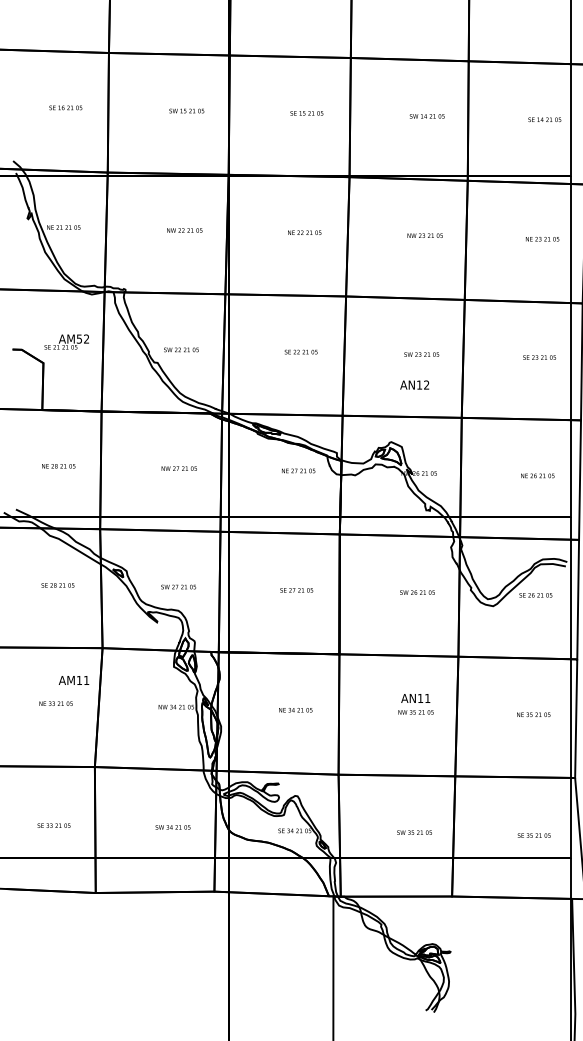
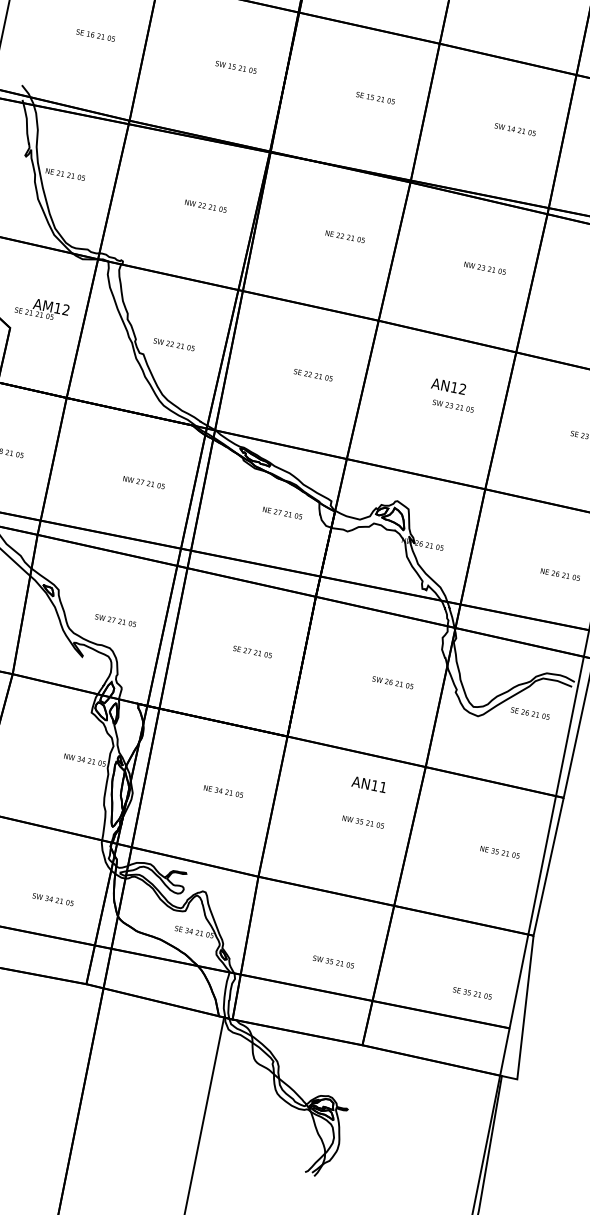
text: (78, 338) -> (56, 307), AM52 -> AM12
text: (414, 384) -> (448, 385), moved
text: (415, 698) -> (368, 784), moved

